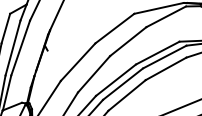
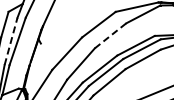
line: (128, 41) -> (110, 35), solid -> dashed
line: (13, 48) -> (11, 41), solid -> dashed

